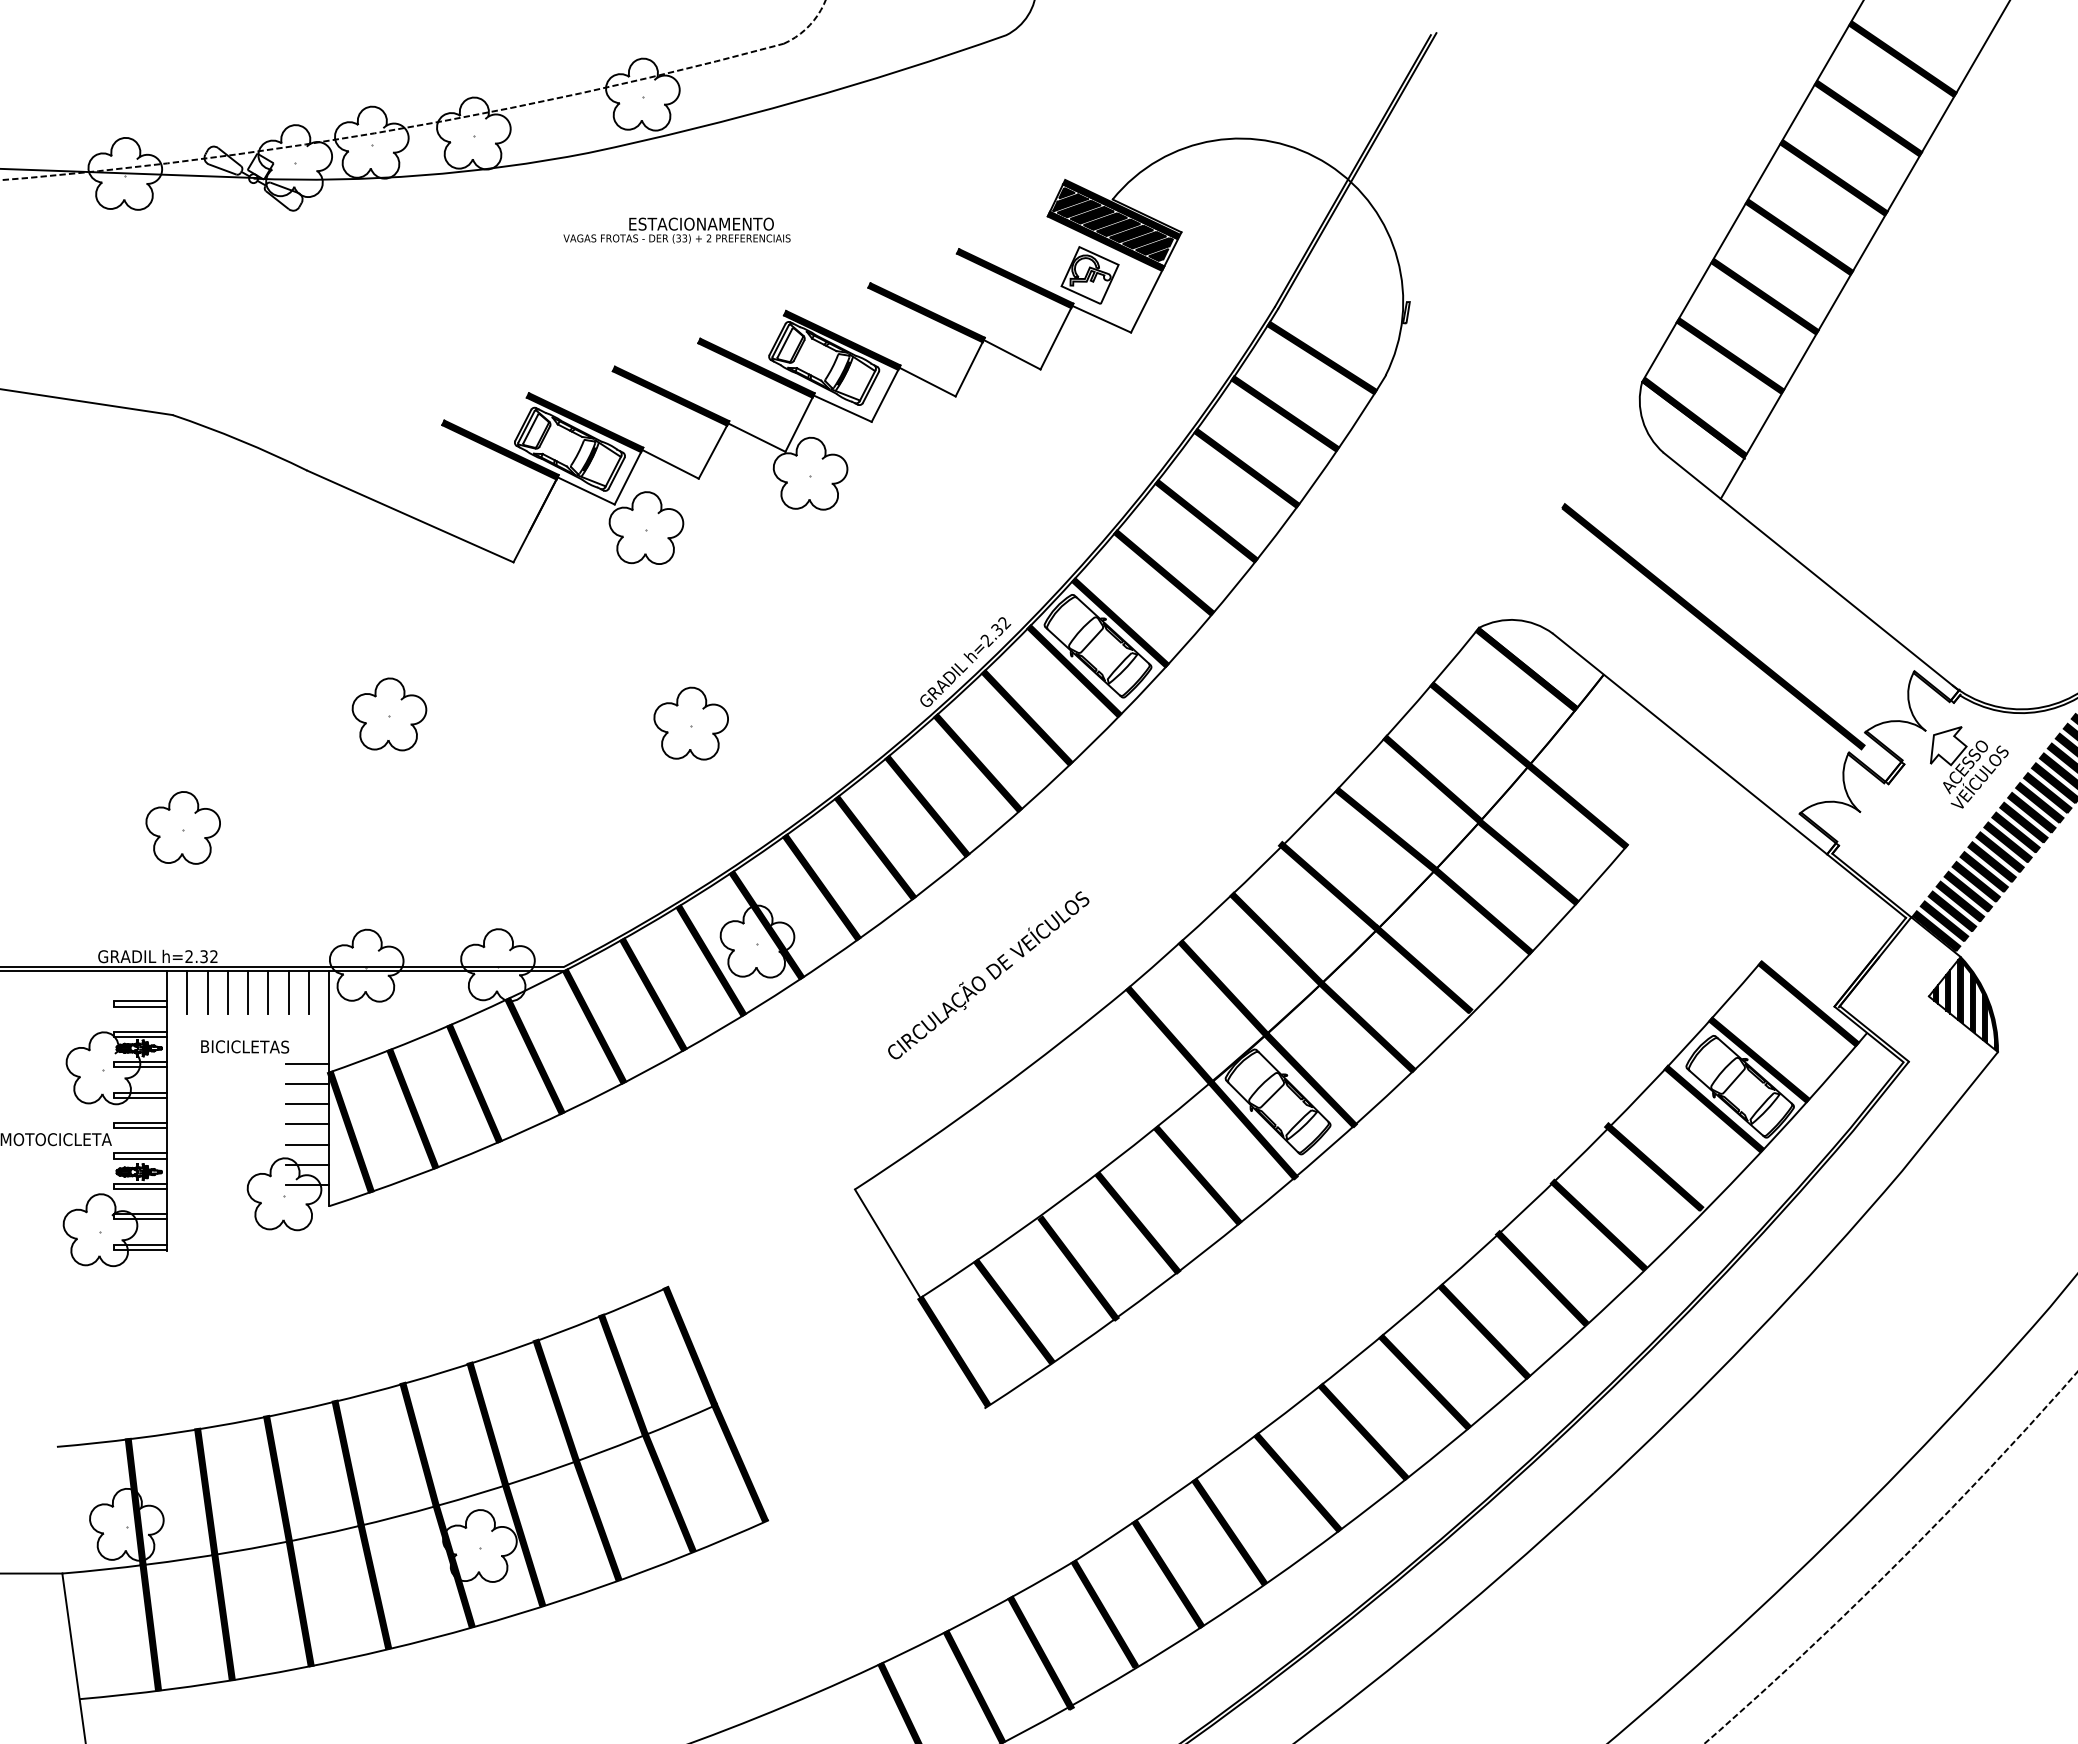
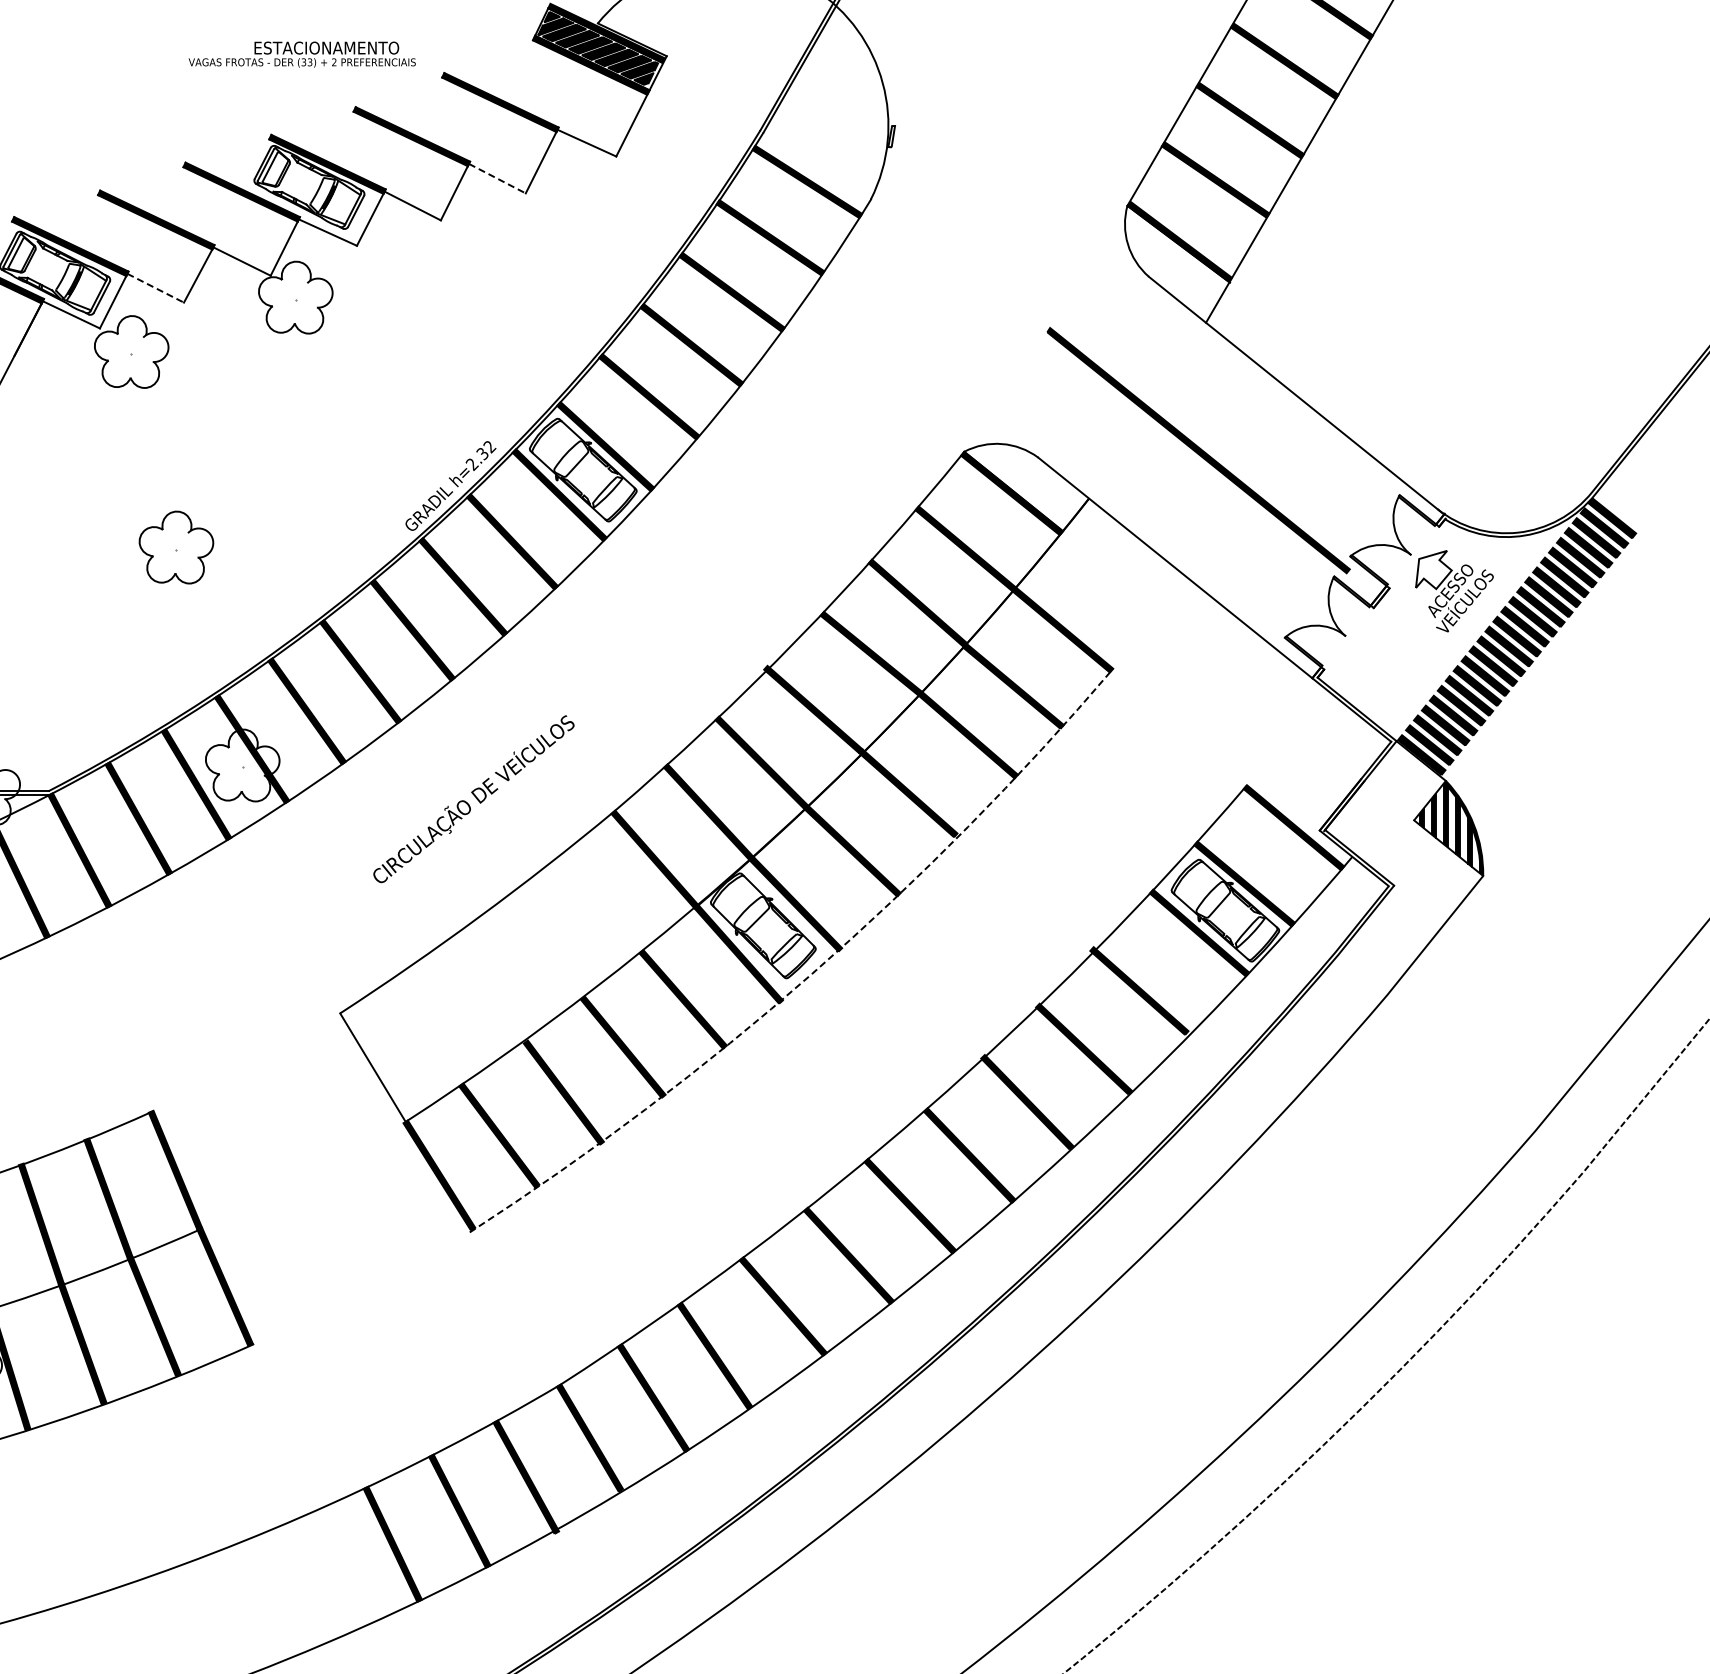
text: (676, 230) -> (301, 54), moved
part: (1089, 275) -> (574, 99), removed
line: (1012, 354) -> (497, 178), solid -> dashed
line: (670, 464) -> (155, 288), solid -> dashed
arc: (1326, 1150) -> (811, 974), solid -> dashed

